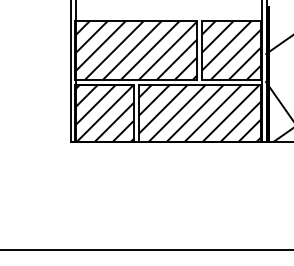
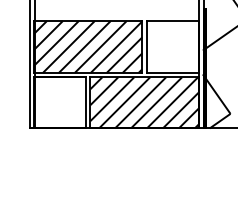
hatch: (231, 50) -> (172, 47), removed
hatch: (104, 113) -> (60, 103), removed

